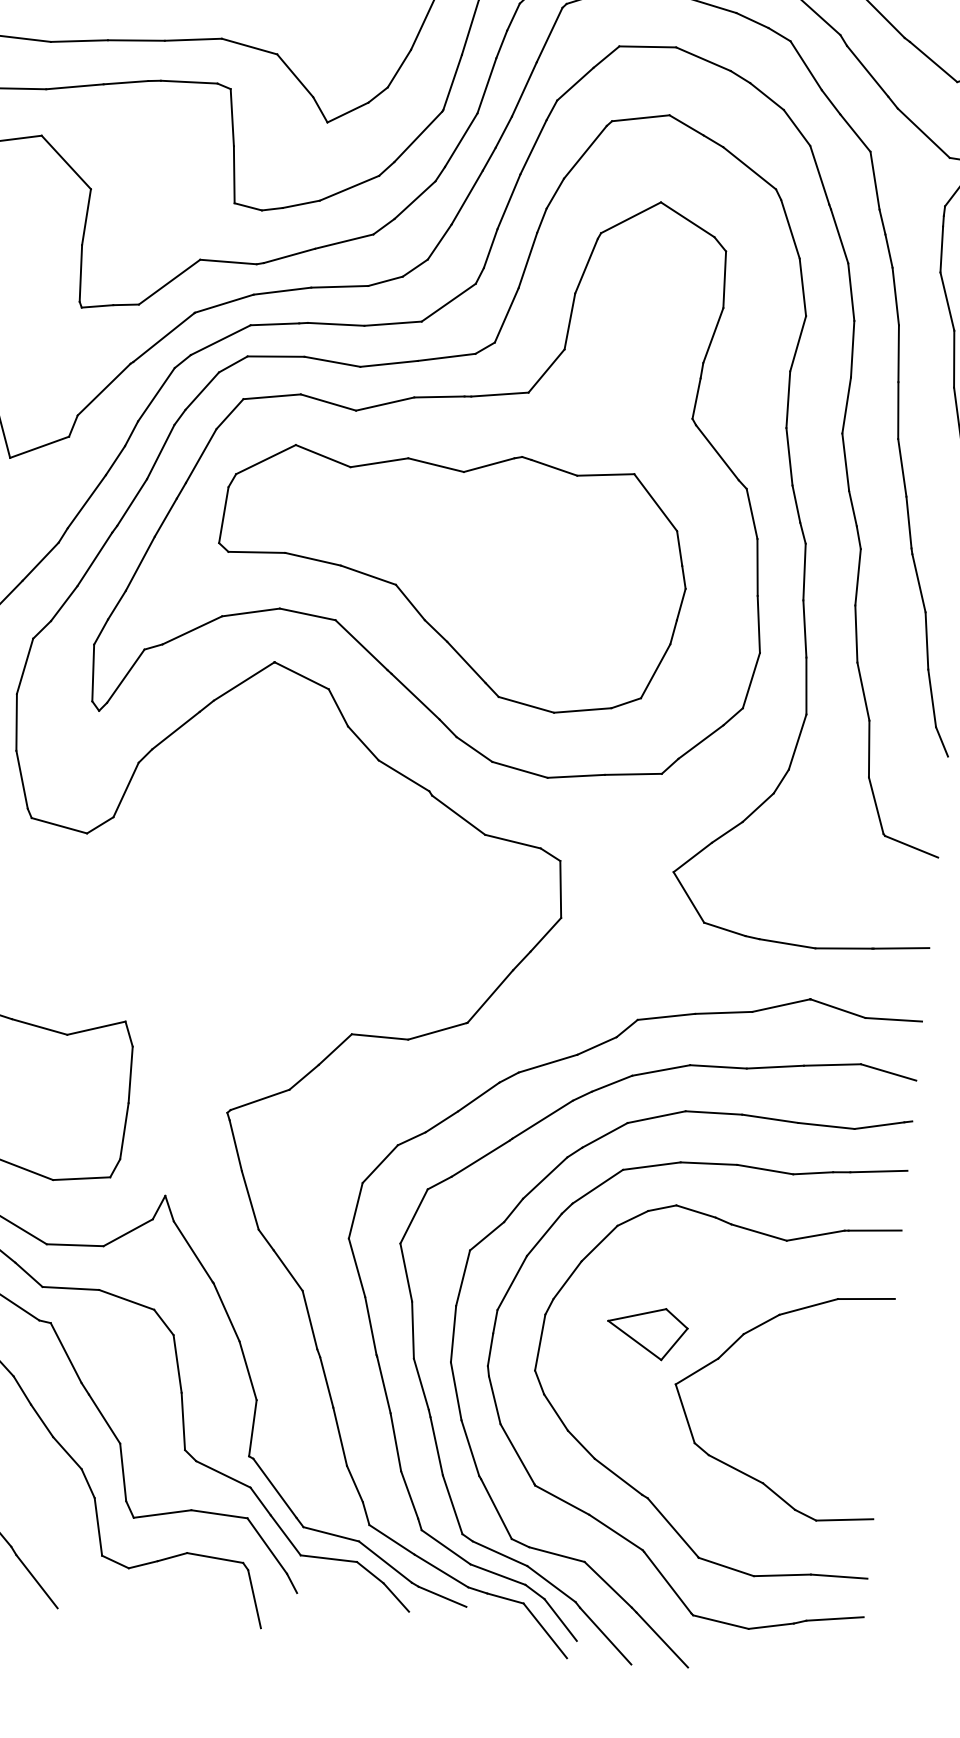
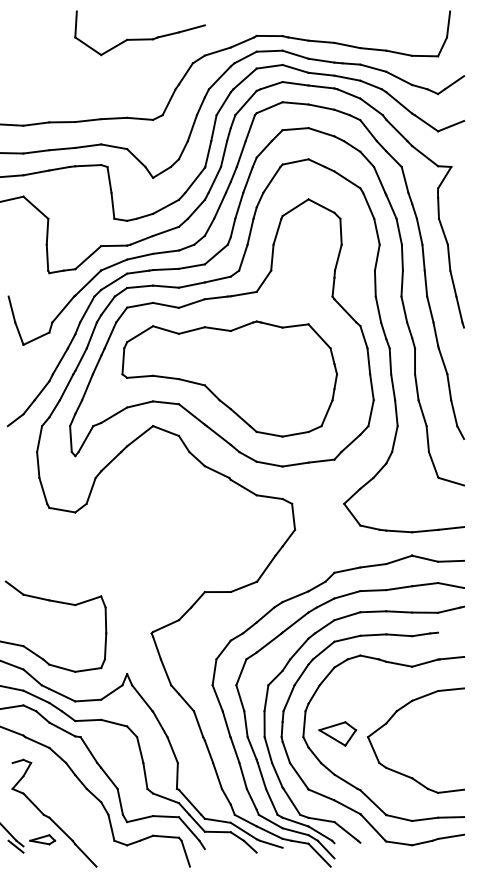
line: (879, 1170) -> (451, 630), removed
part: (646, 1331) -> (337, 733), moved
line: (606, 1635) -> (347, 854), removed
line: (662, 1638) -> (373, 853), removed

